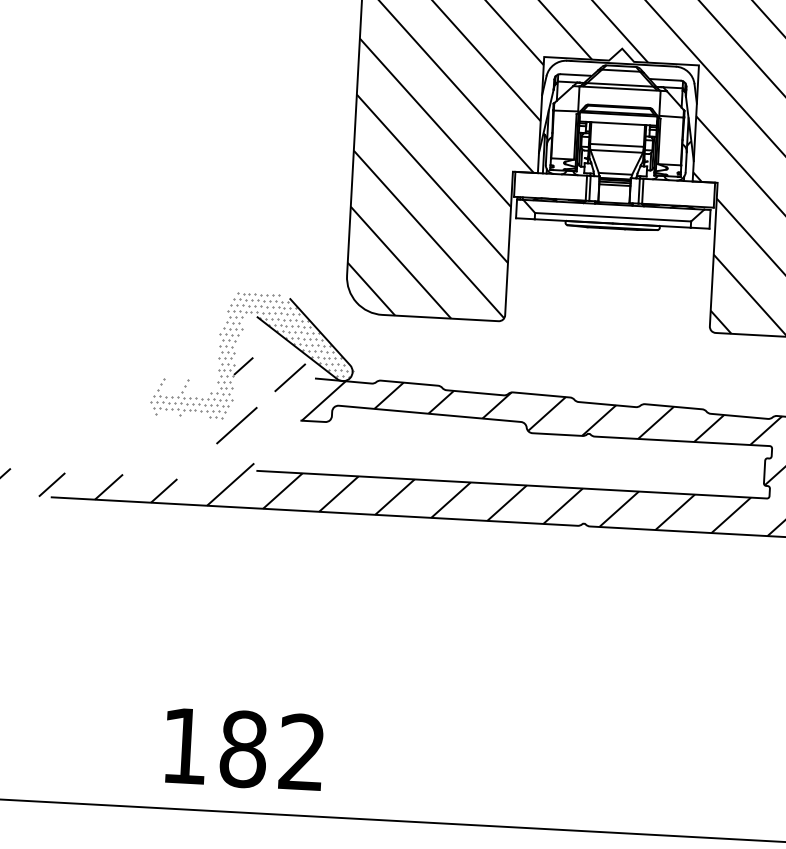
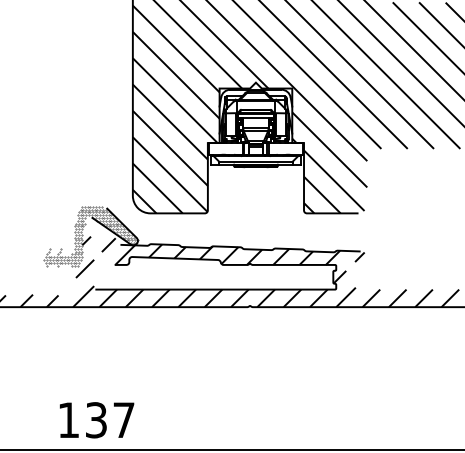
text: (271, 751) -> (109, 420), 182 -> 137

